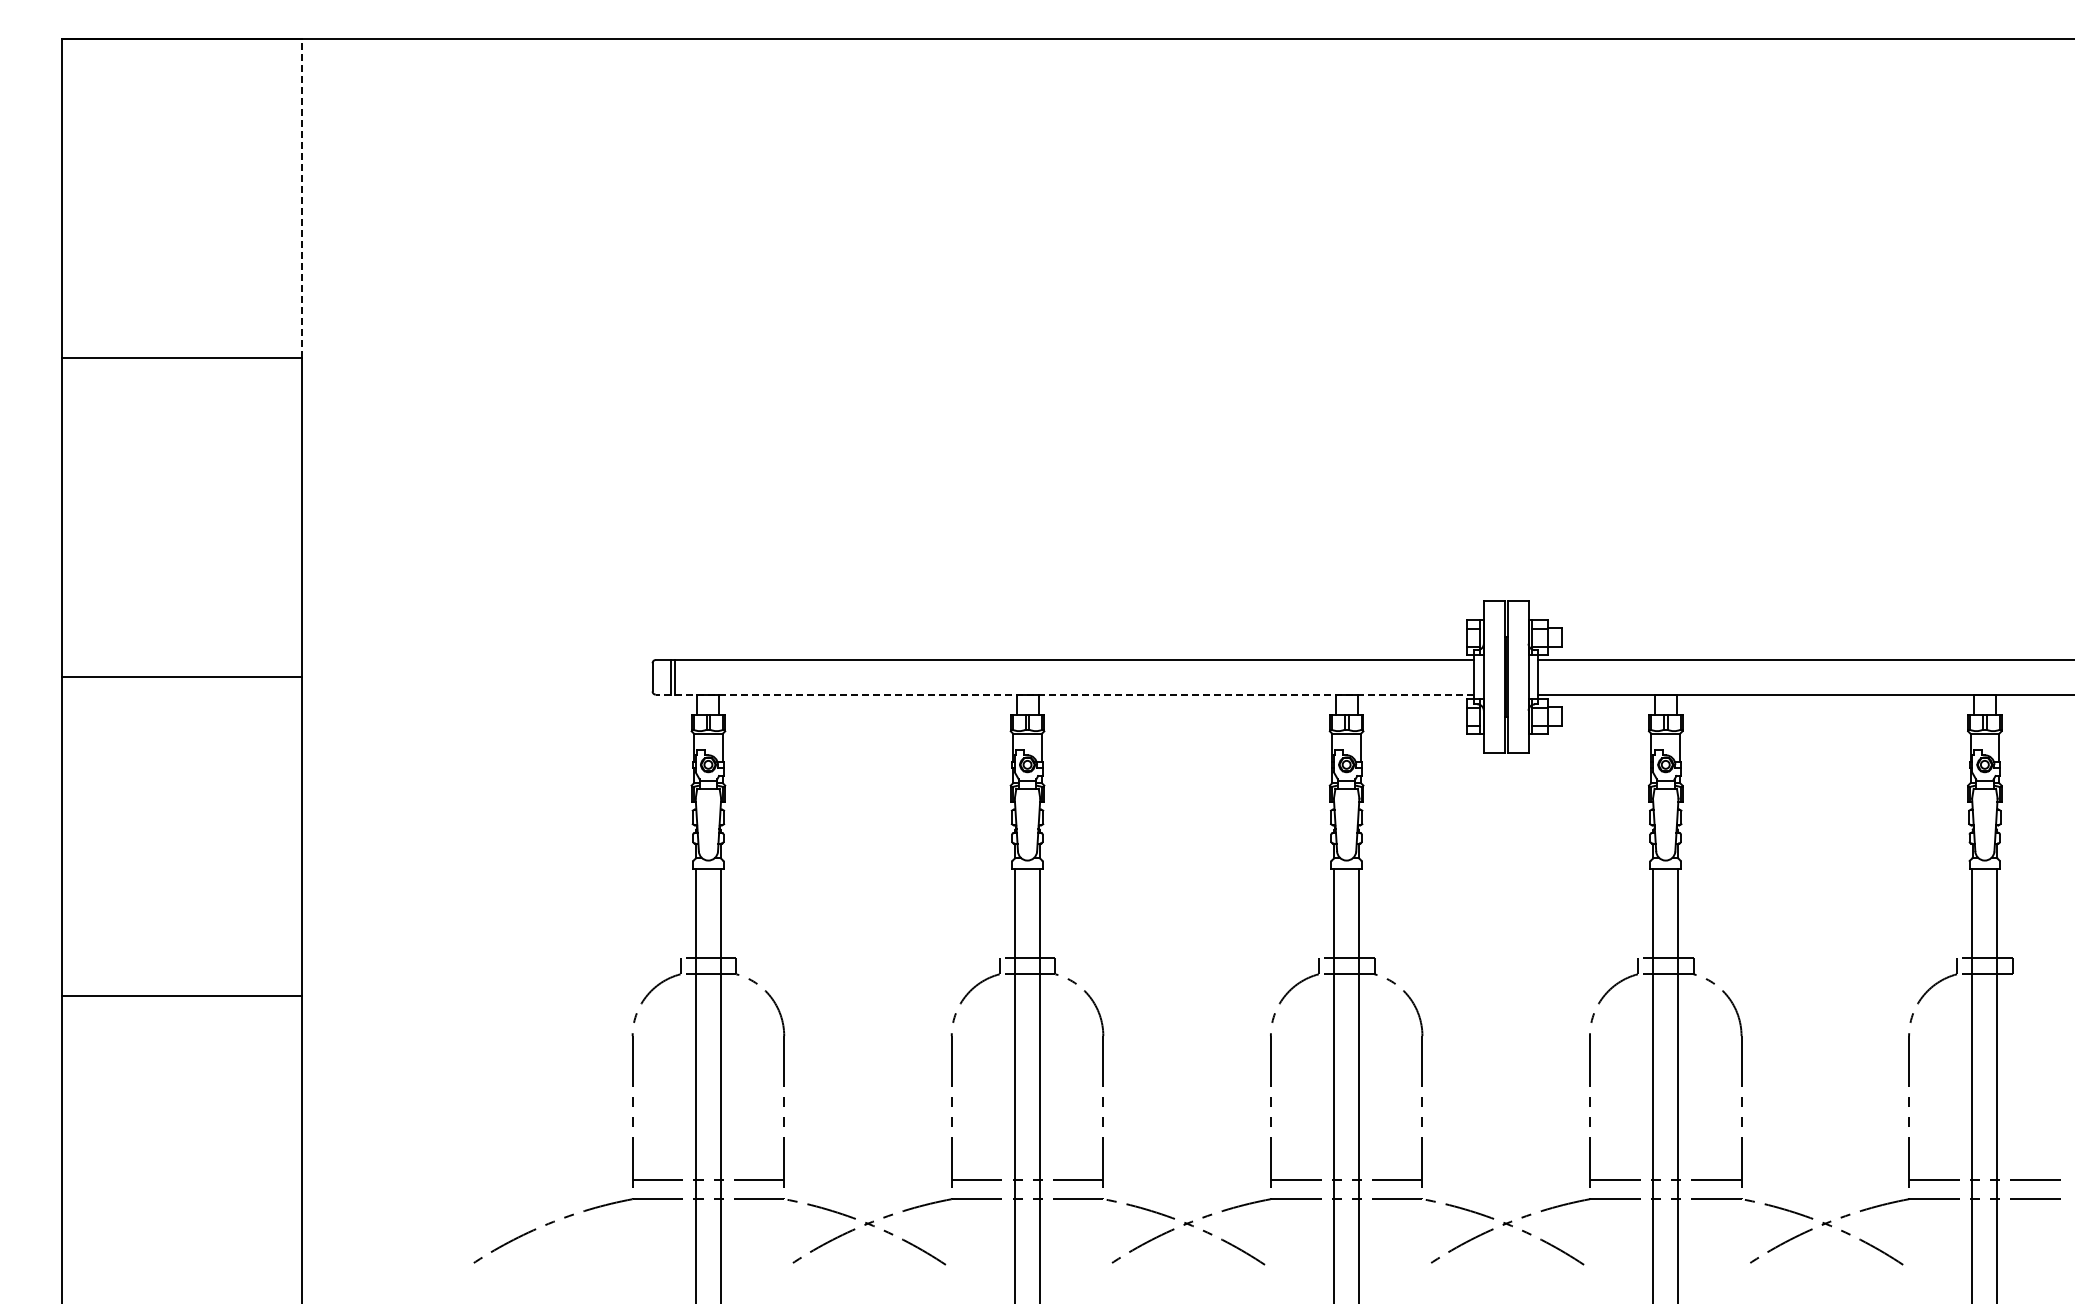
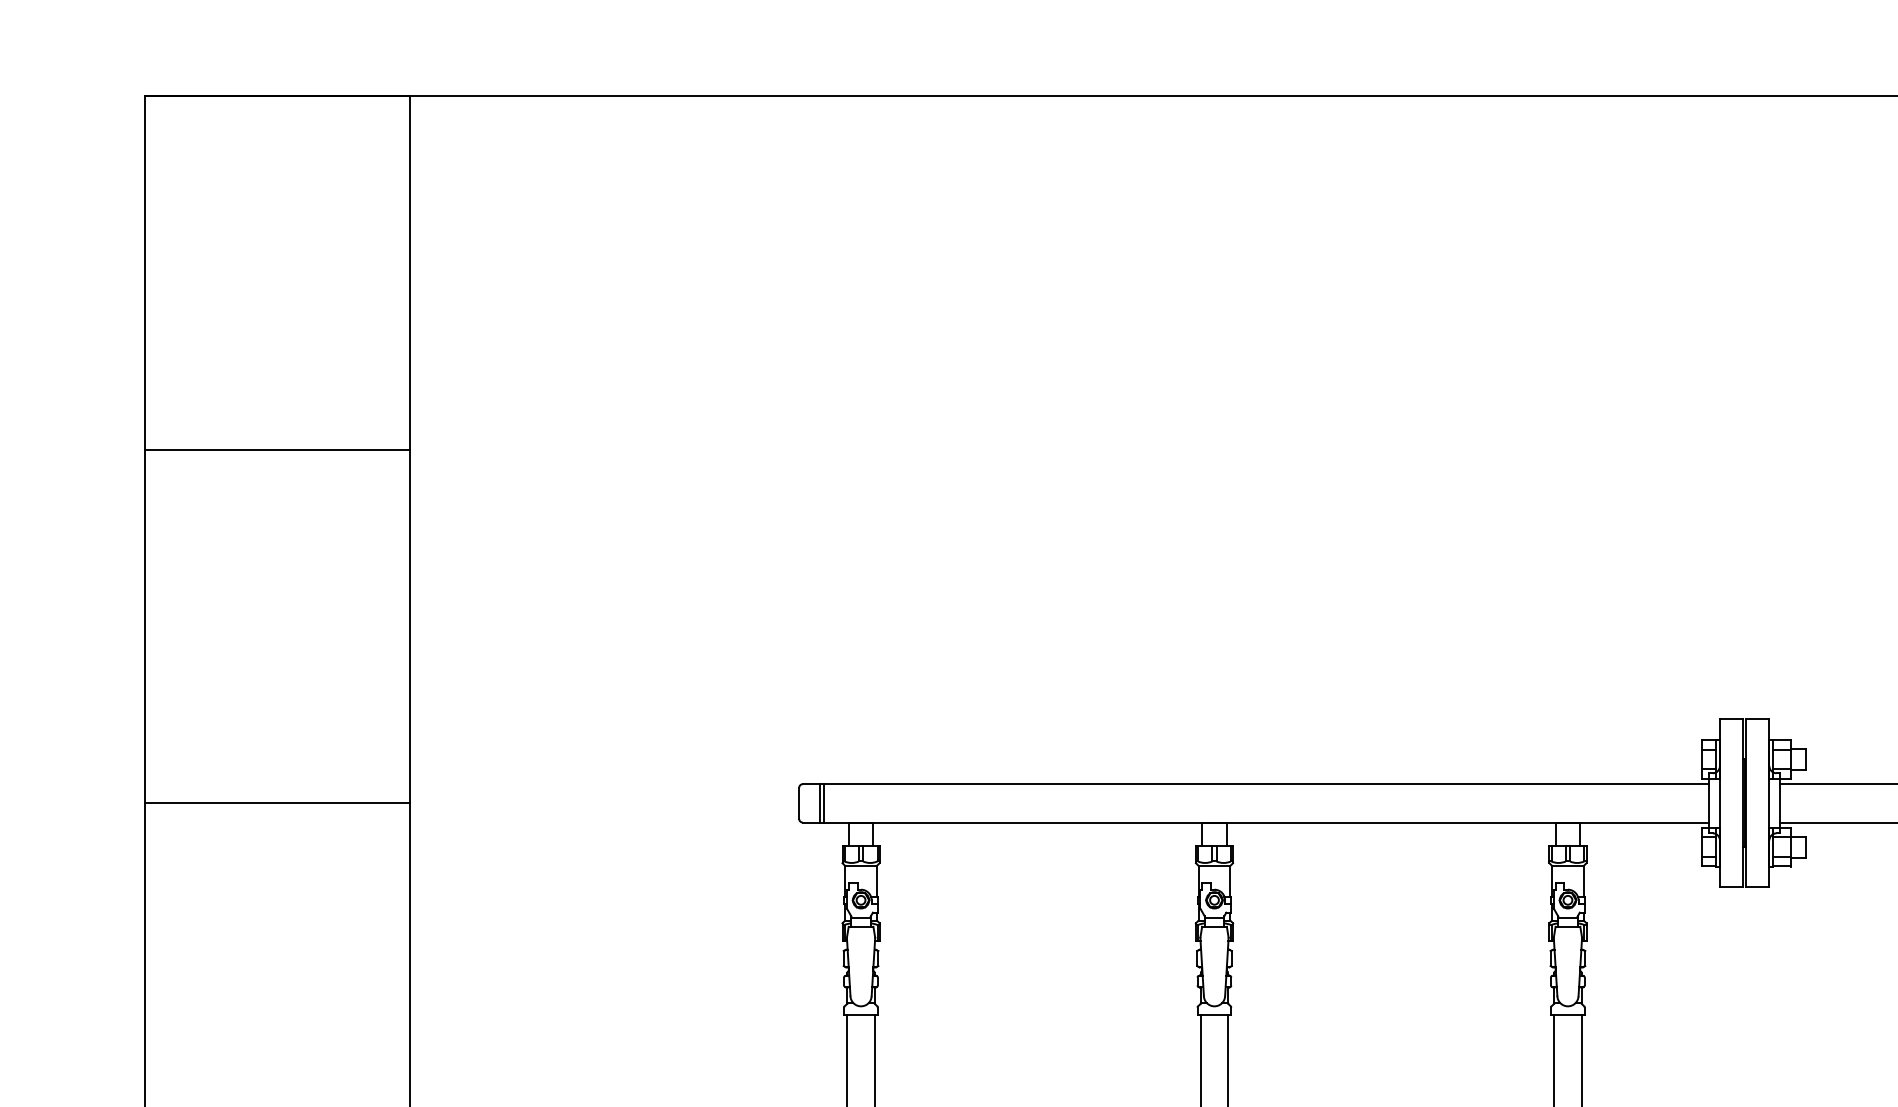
line: (301, 198) -> (410, 273), dashed -> solid
line: (1064, 694) -> (1255, 822), dashed -> solid

